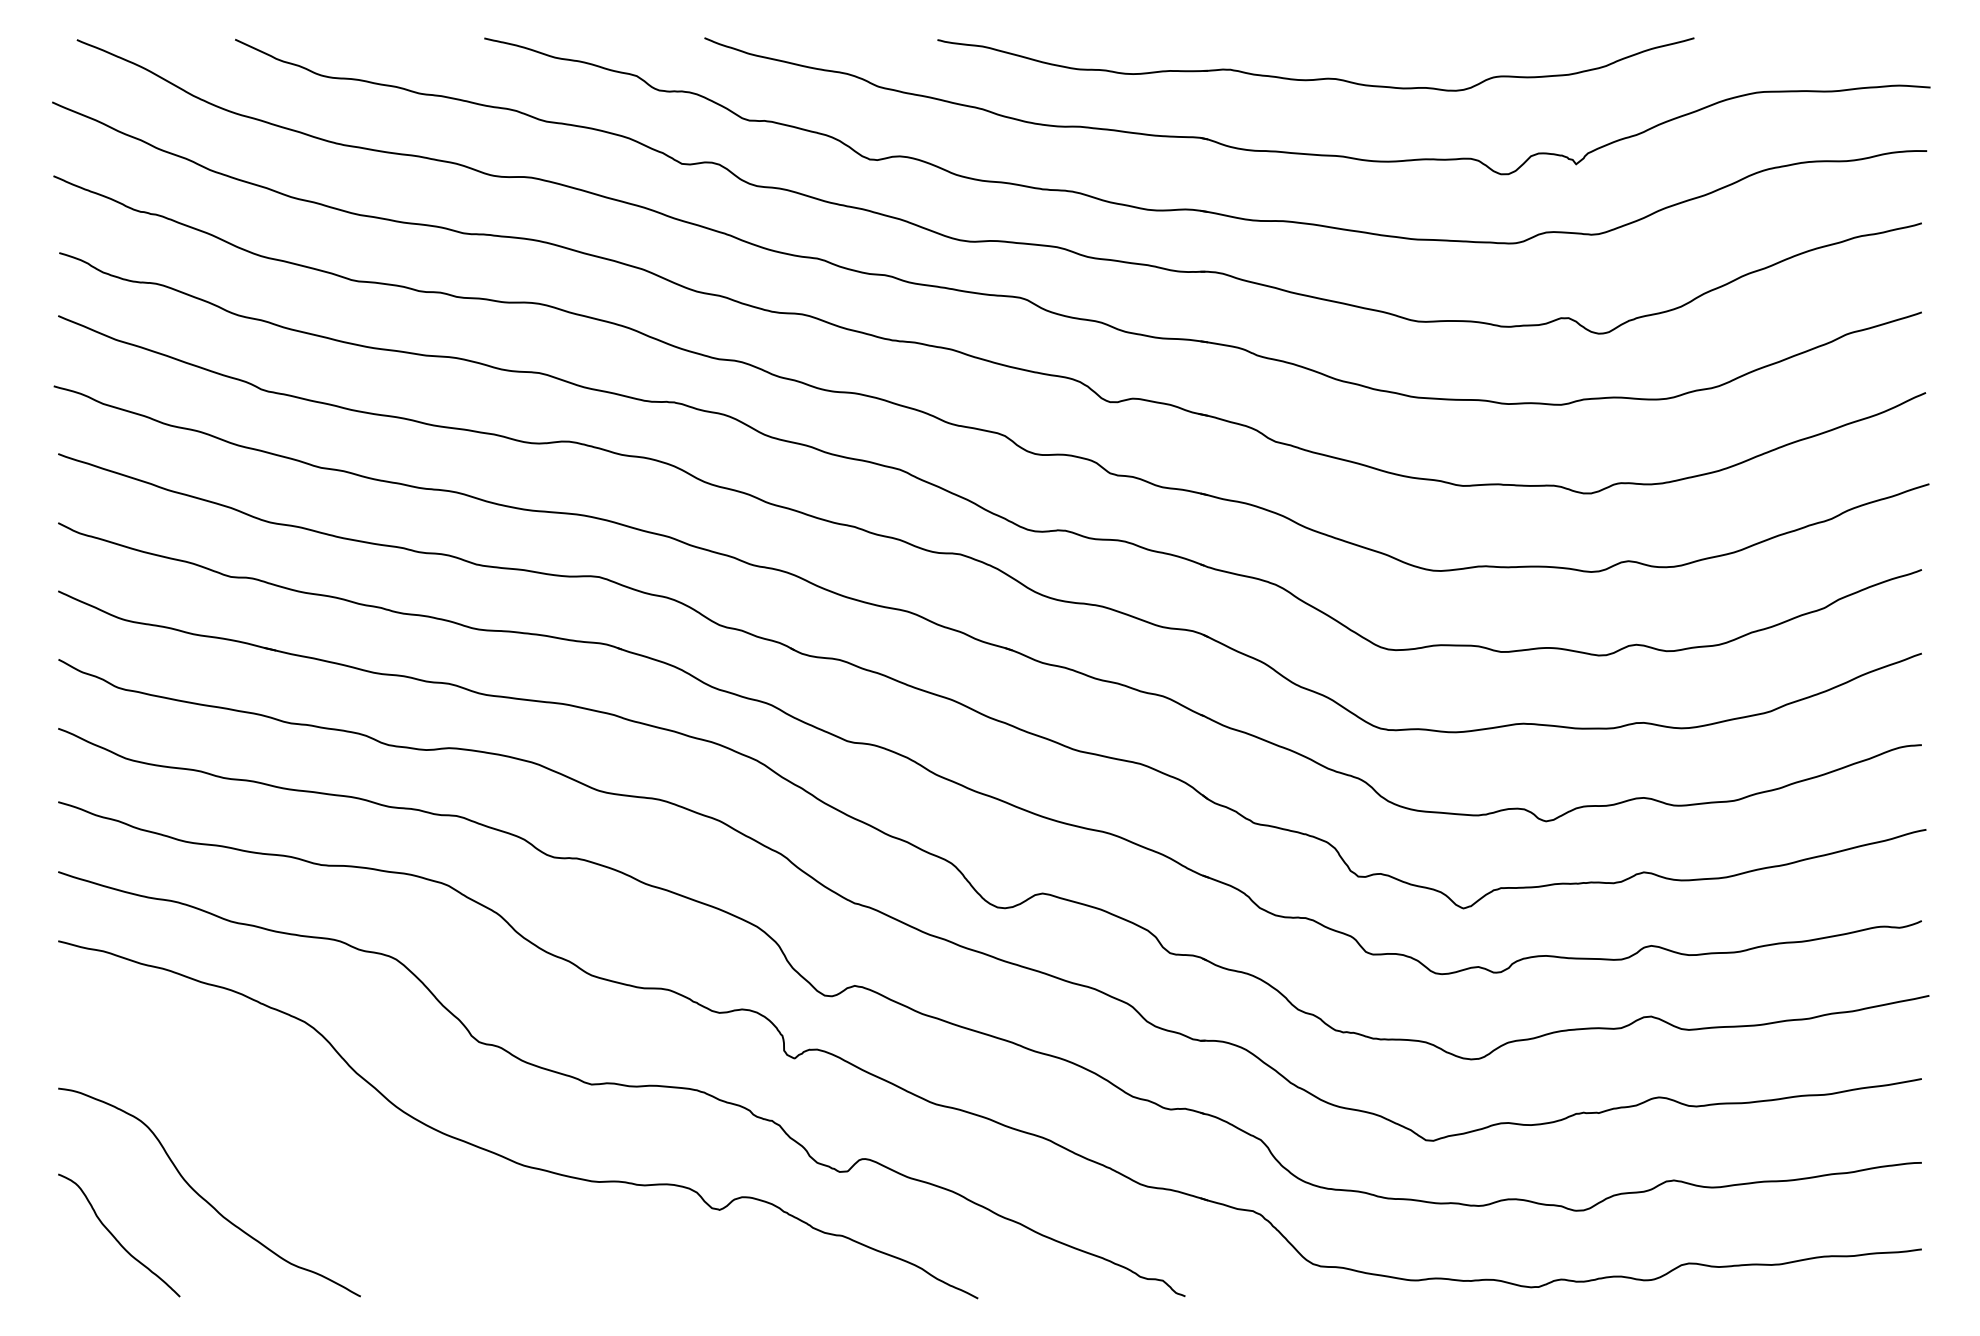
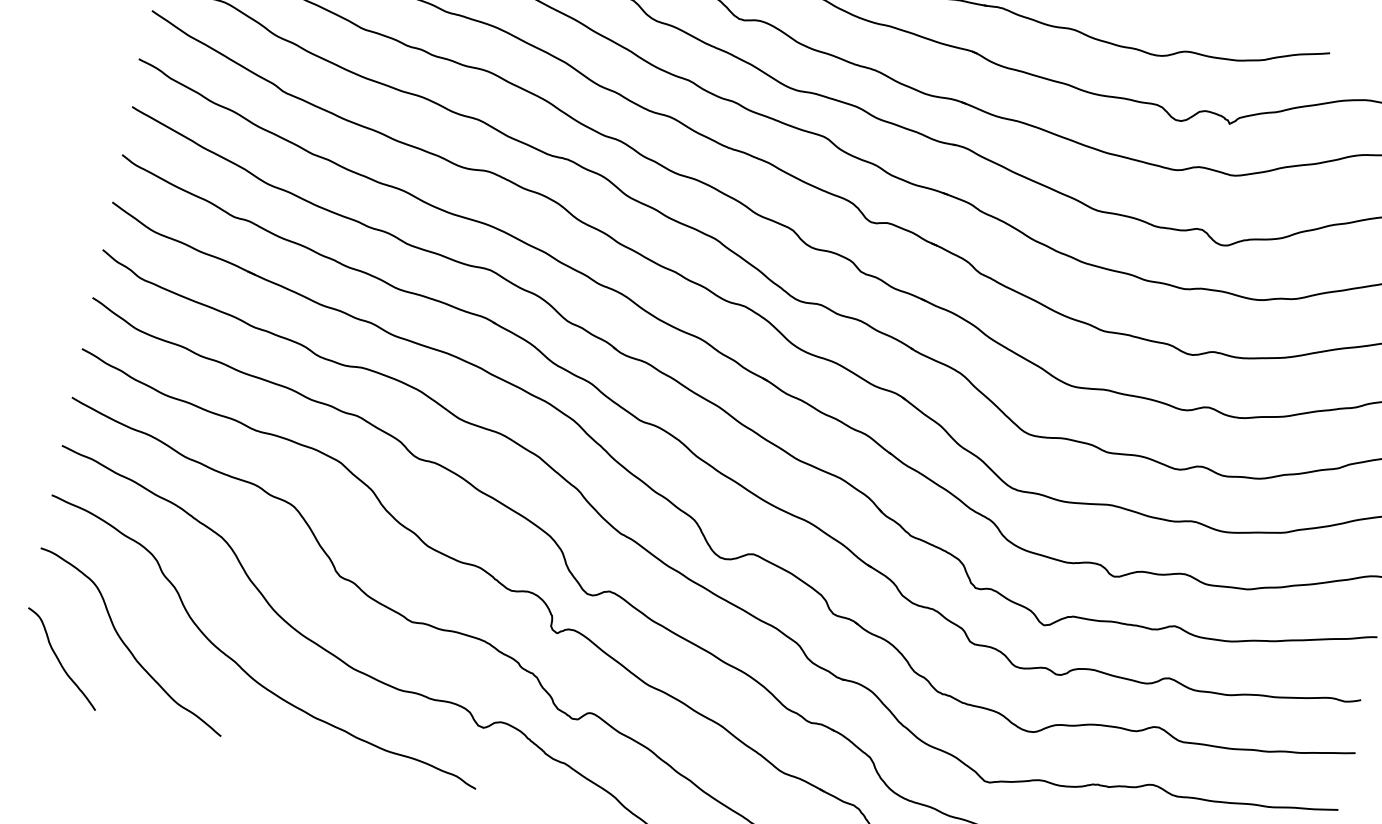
curve: (366, 1193) -> (240, 665), added

